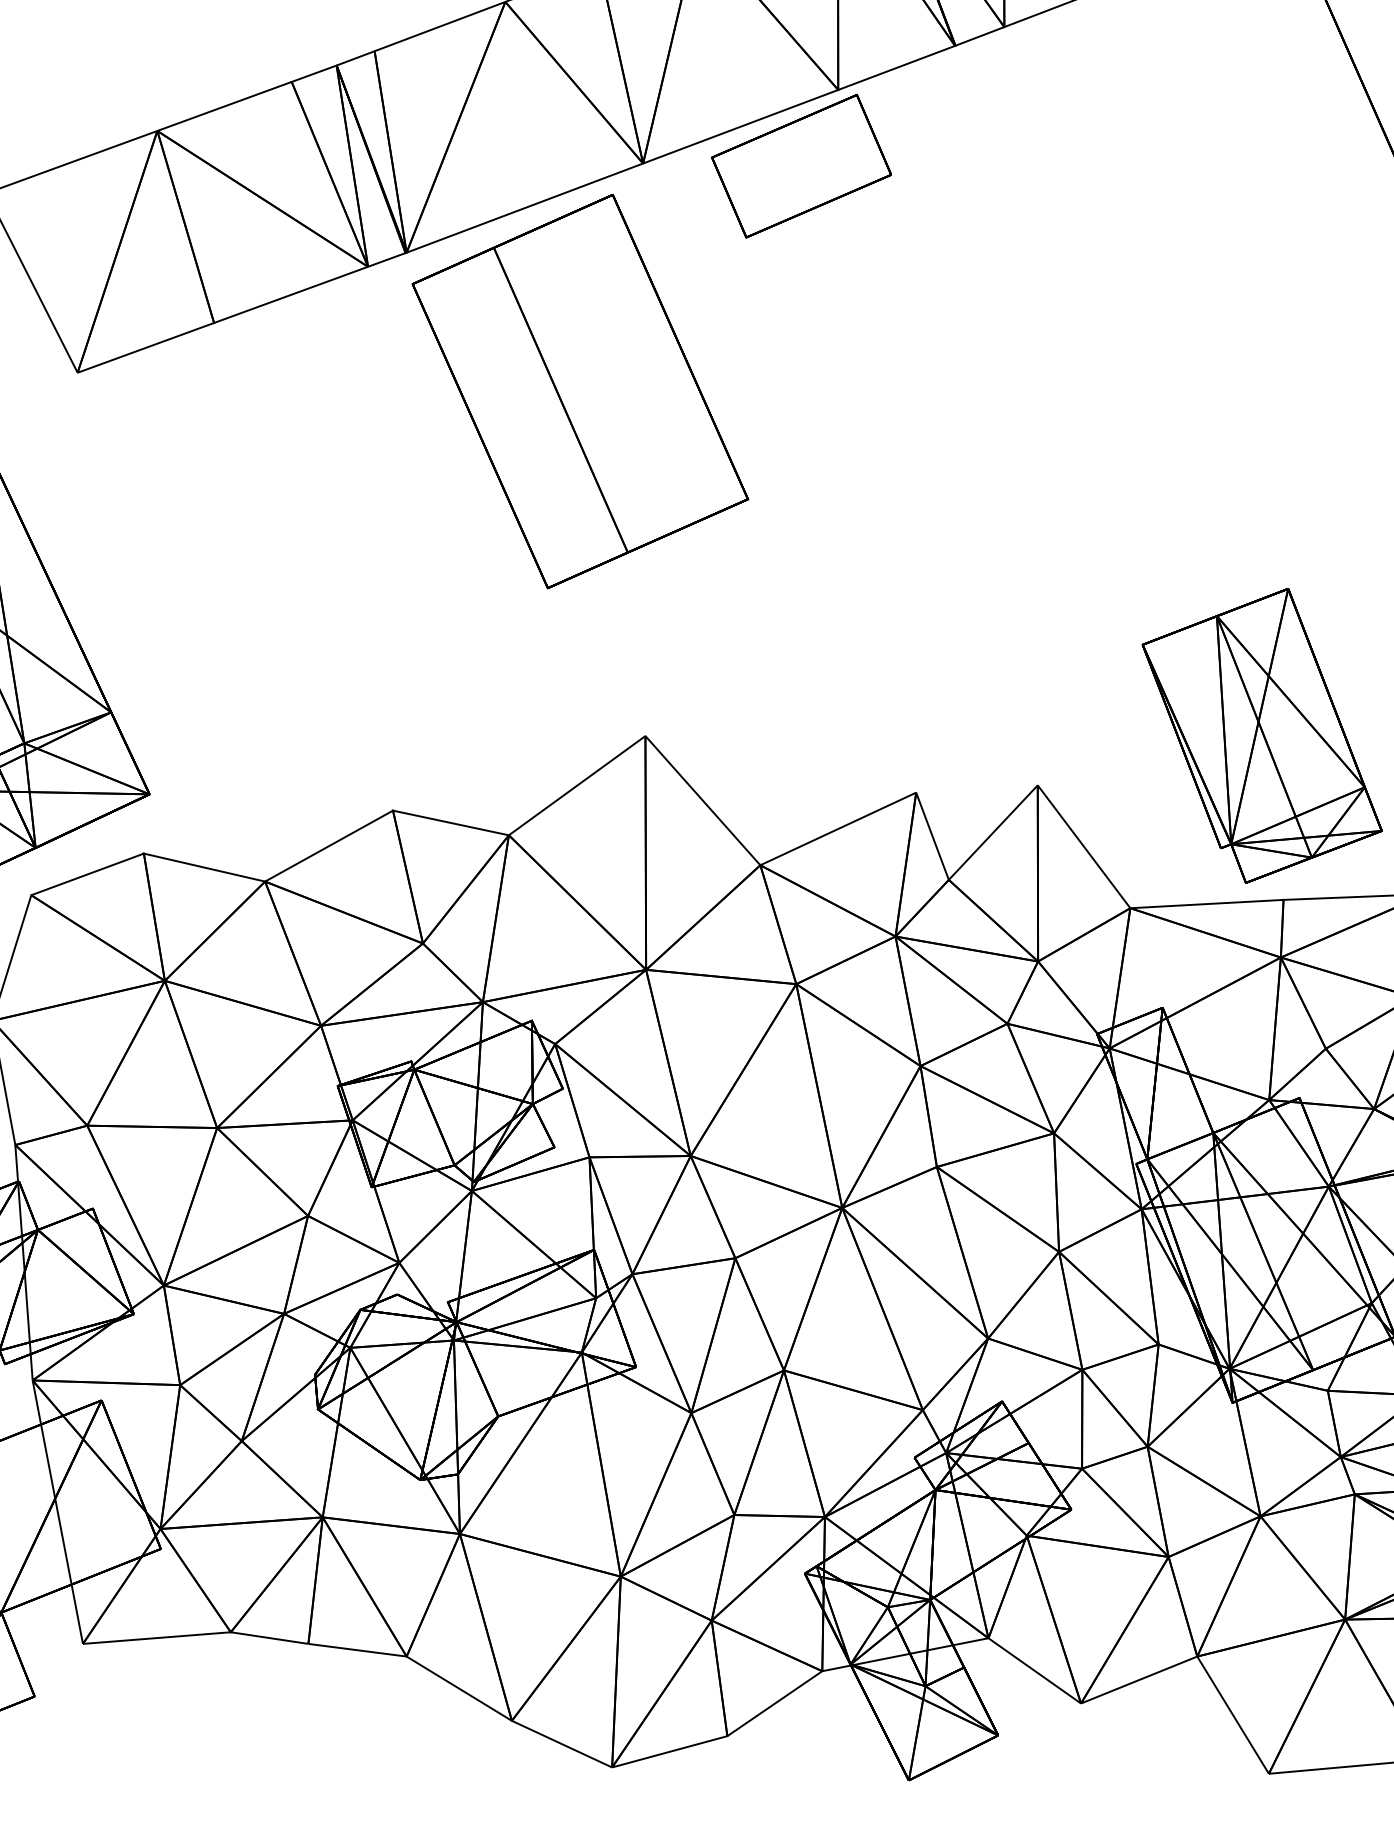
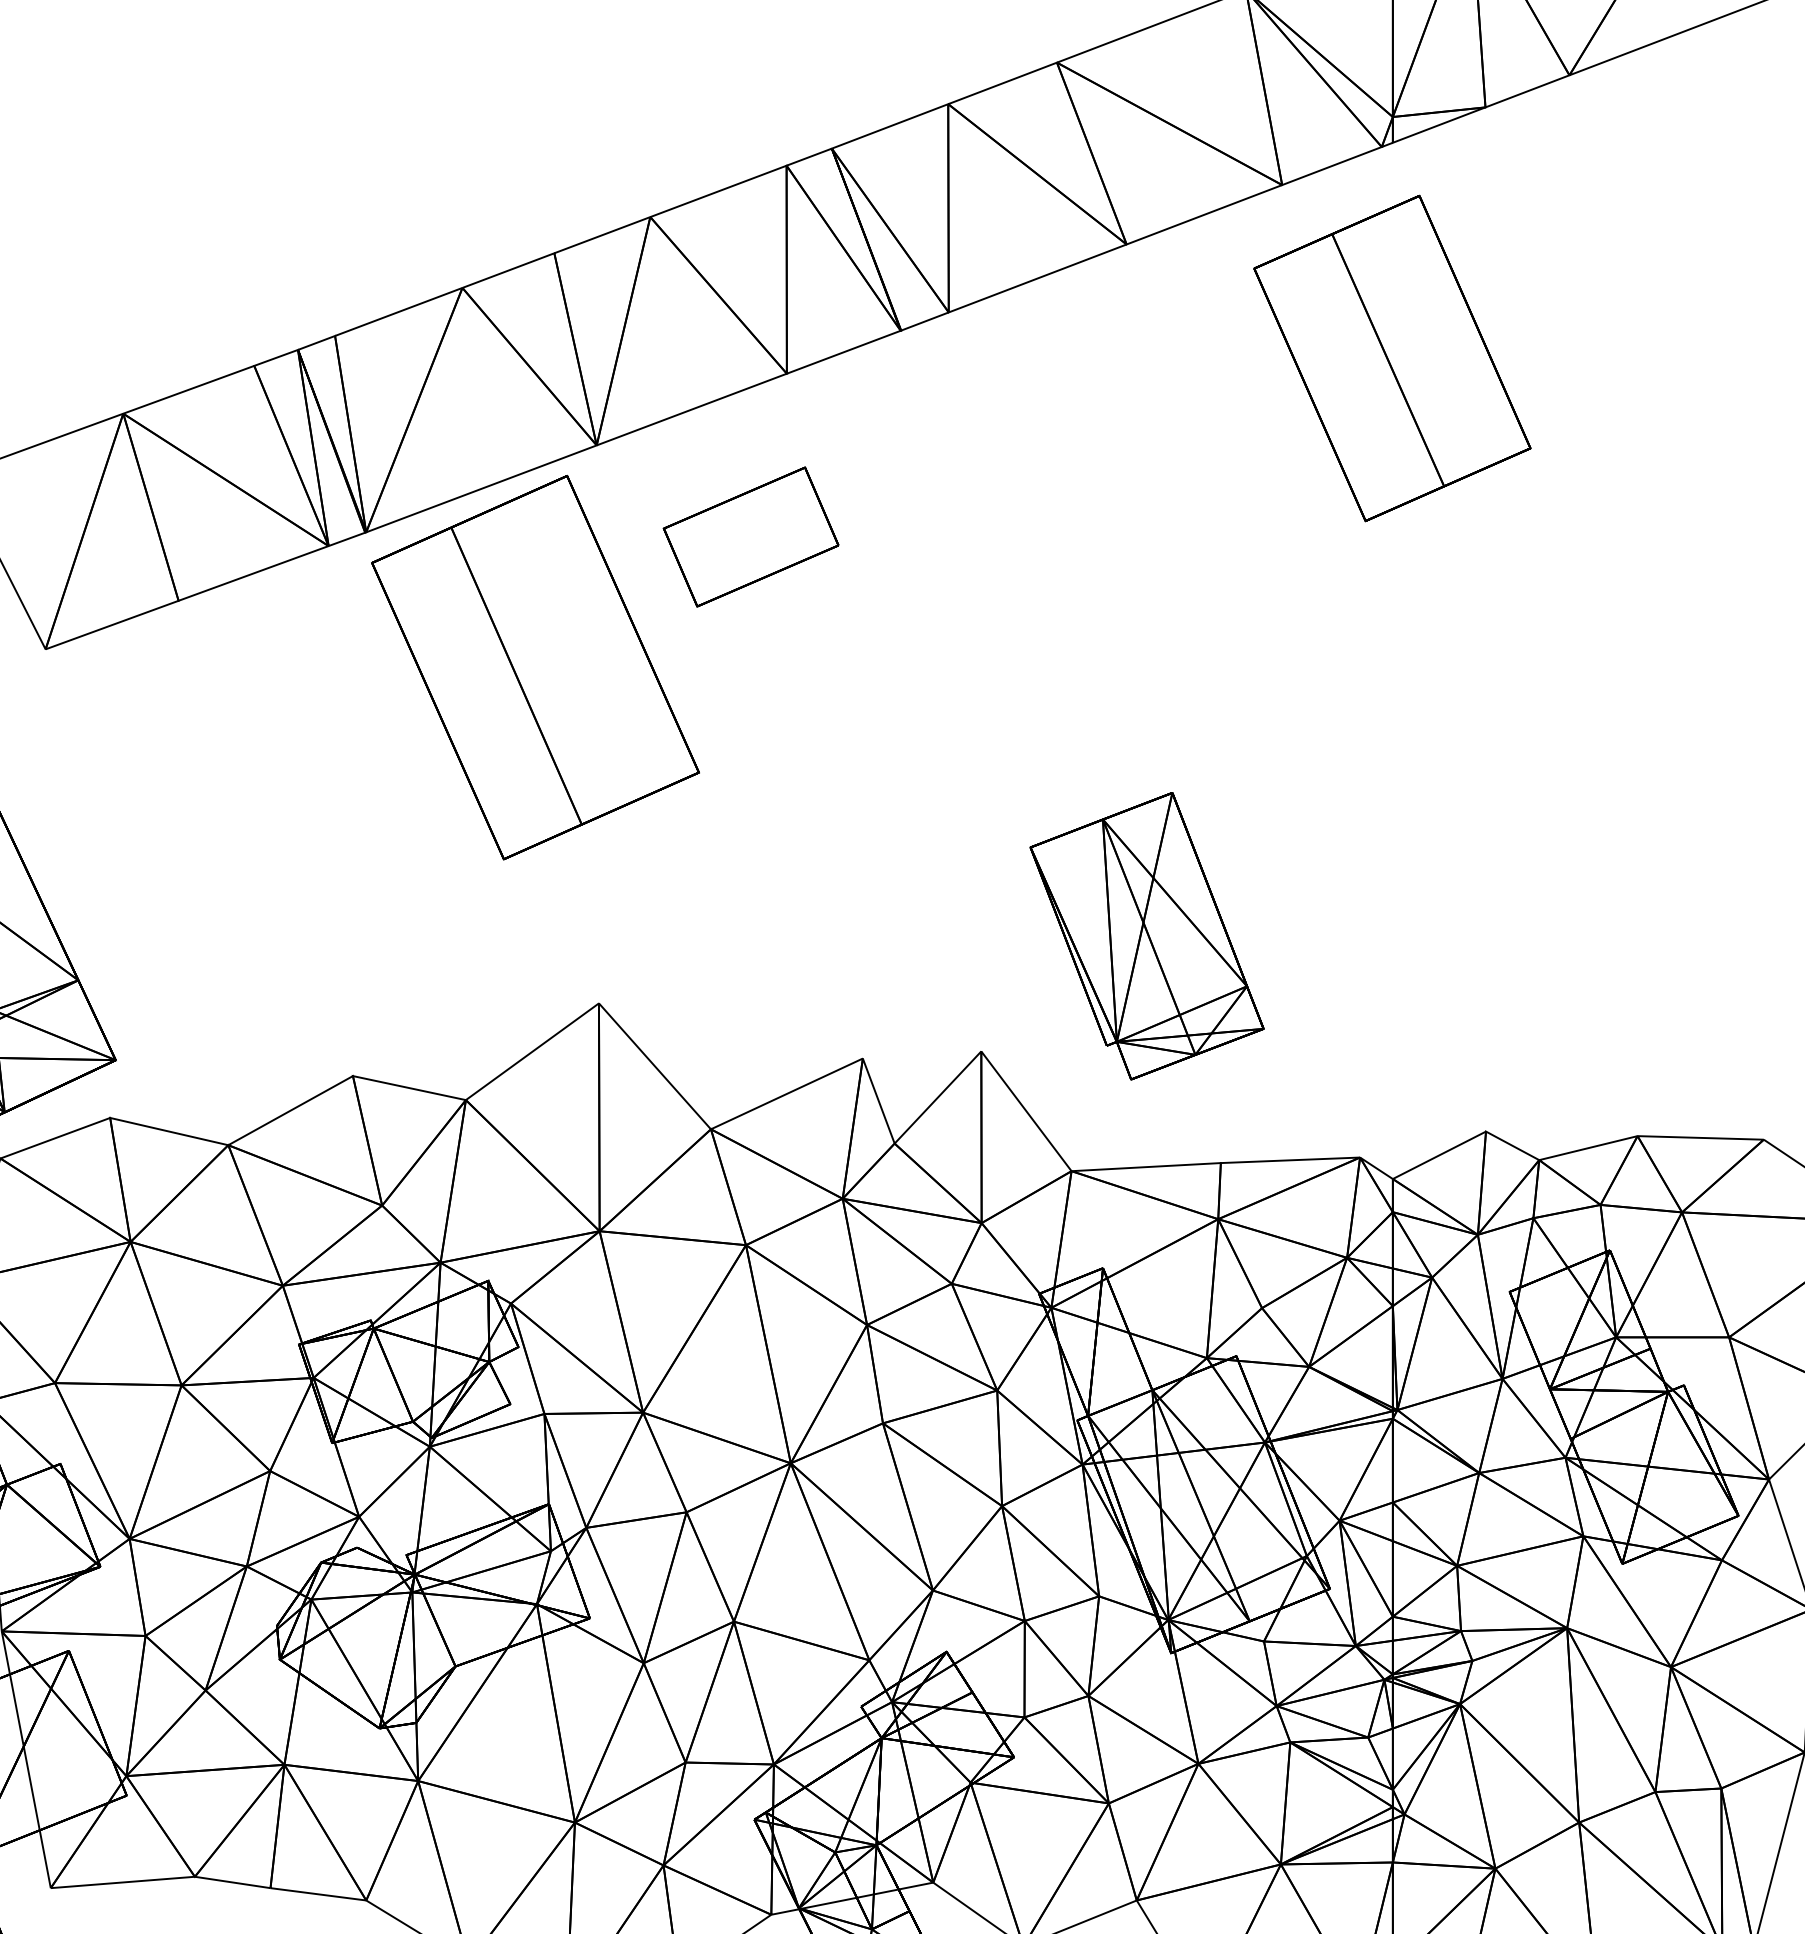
part: (800, 165) -> (750, 536), moved
part: (1261, 736) -> (1146, 936), moved

